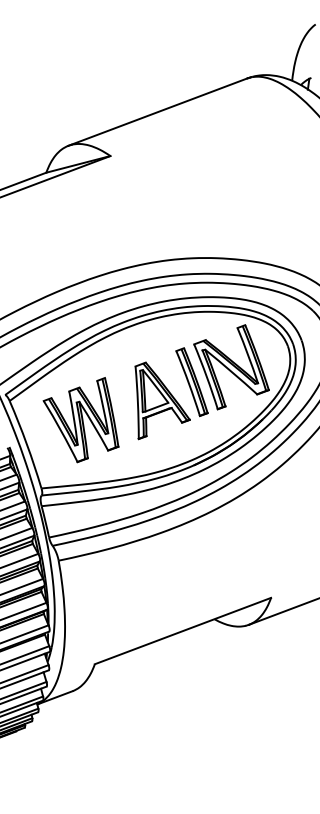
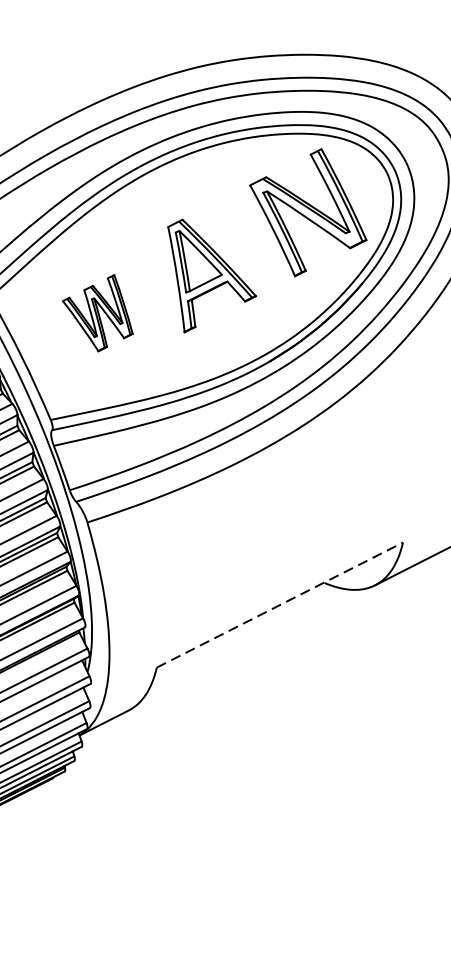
part: (191, 382) -> (252, 241), removed
part: (80, 420) -> (96, 314), size x0.6
line: (183, 630) -> (280, 604), solid -> dashed

